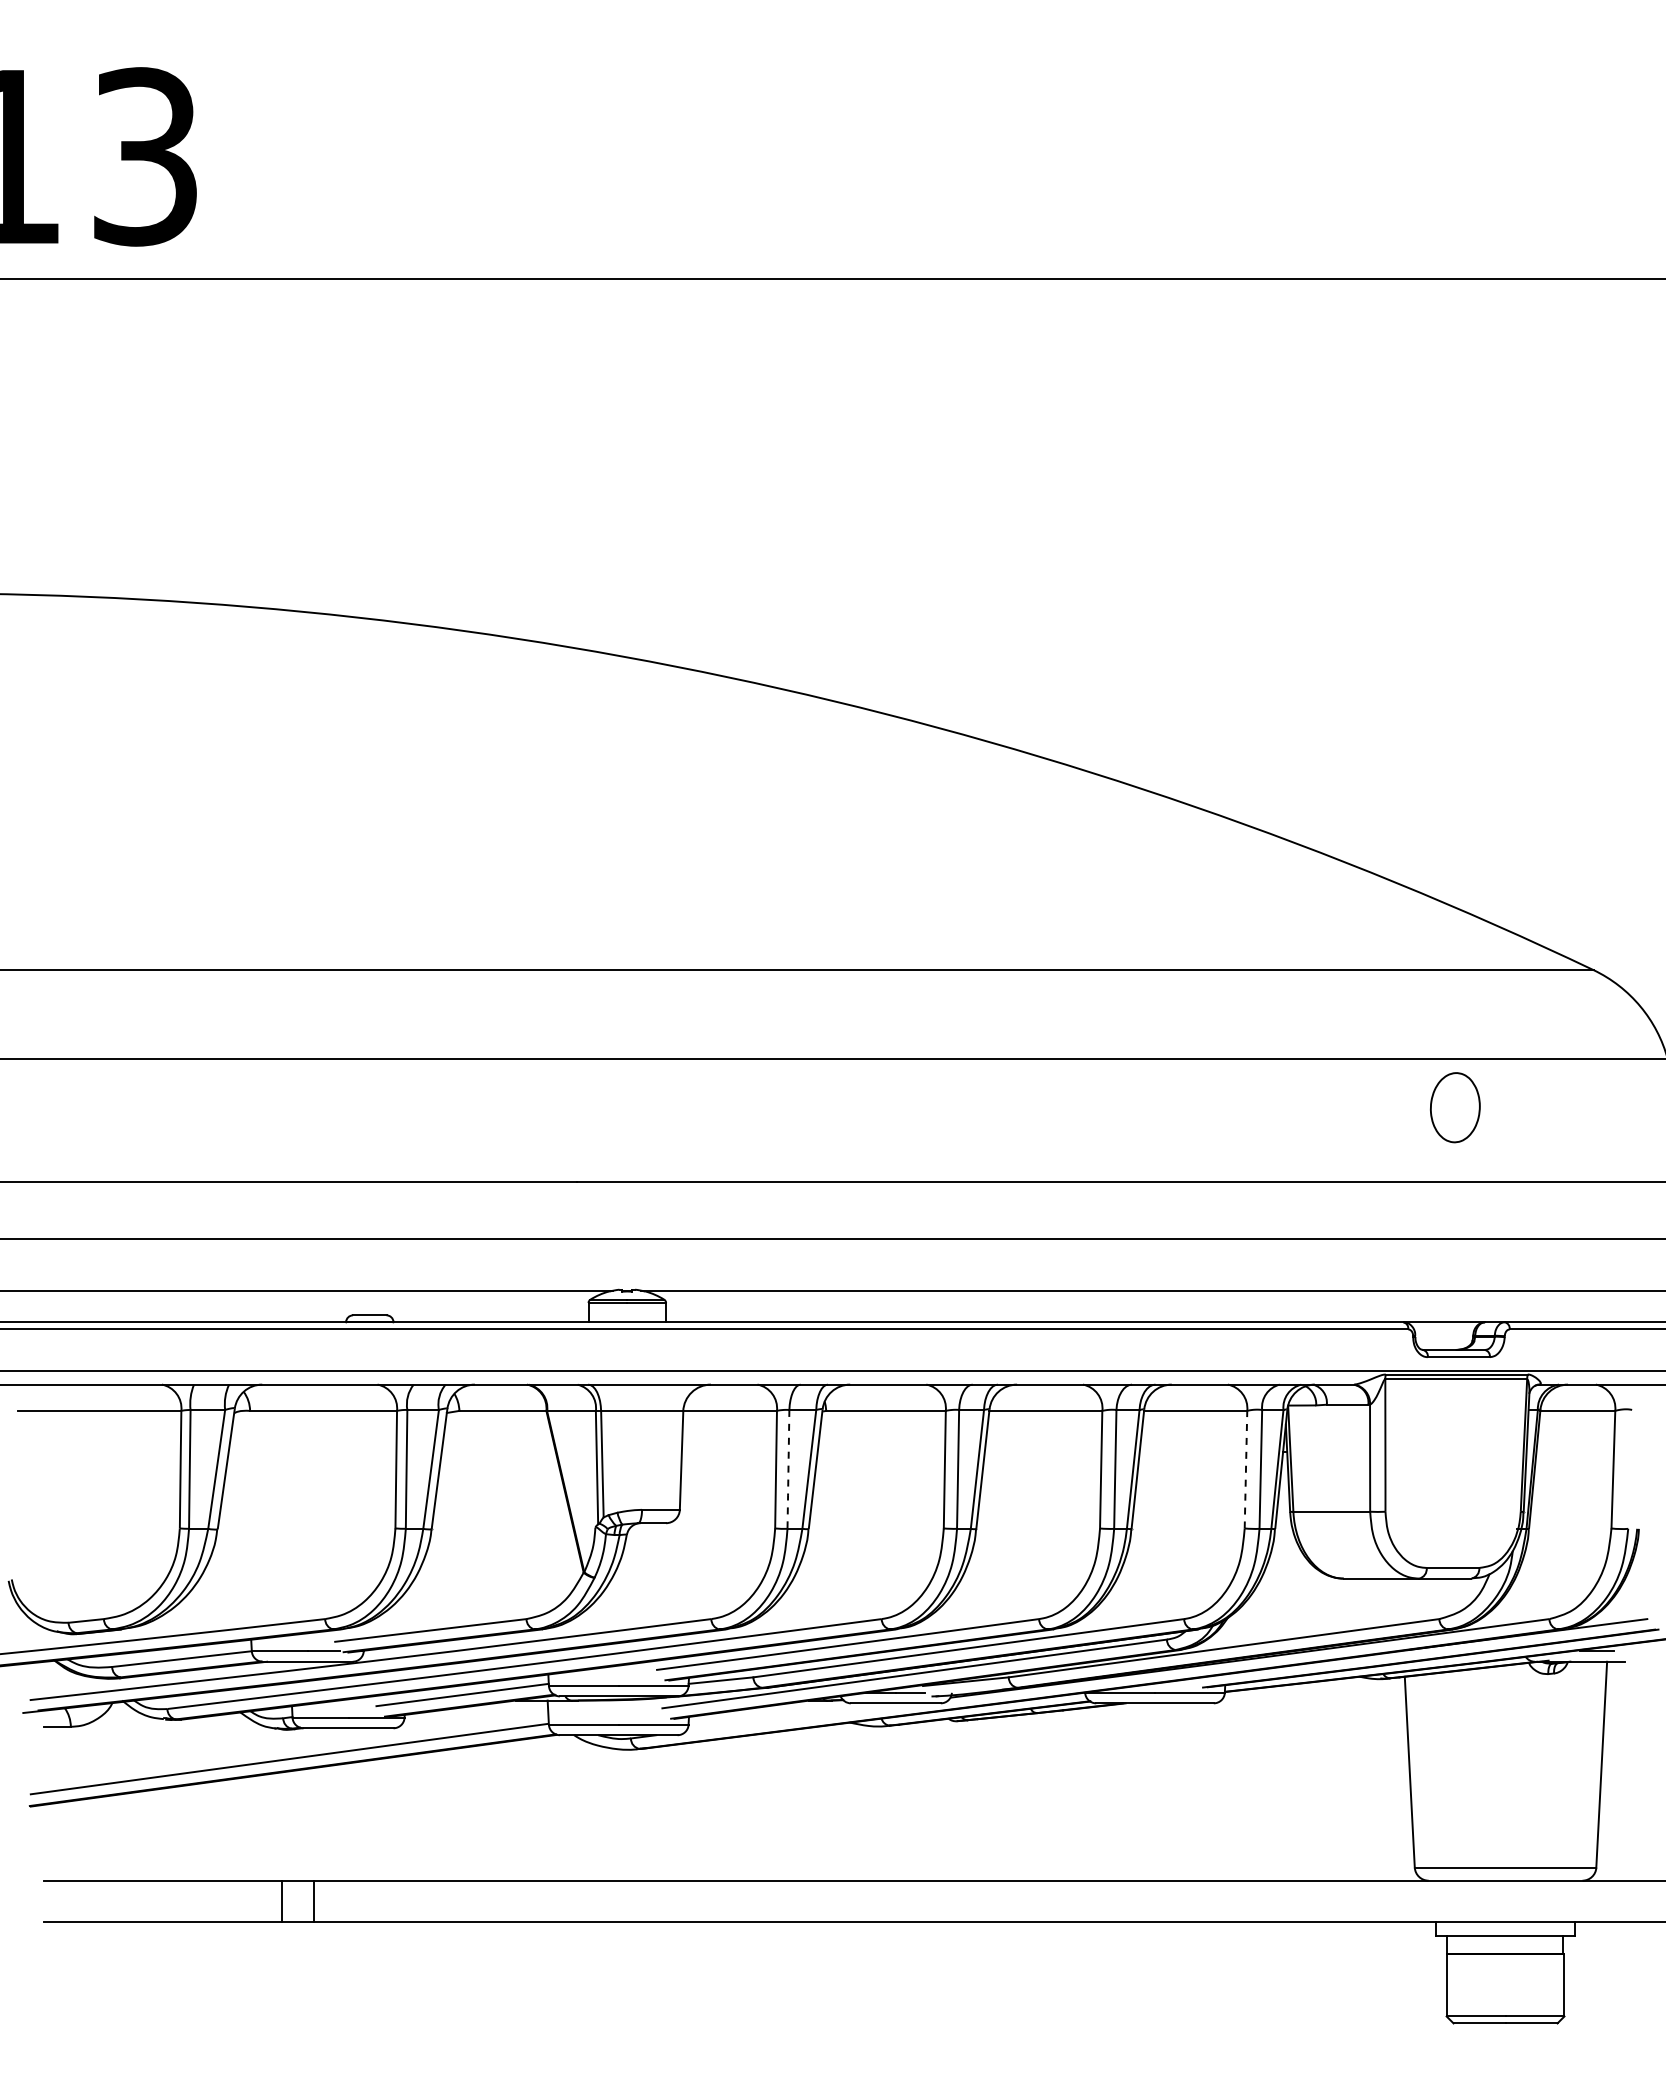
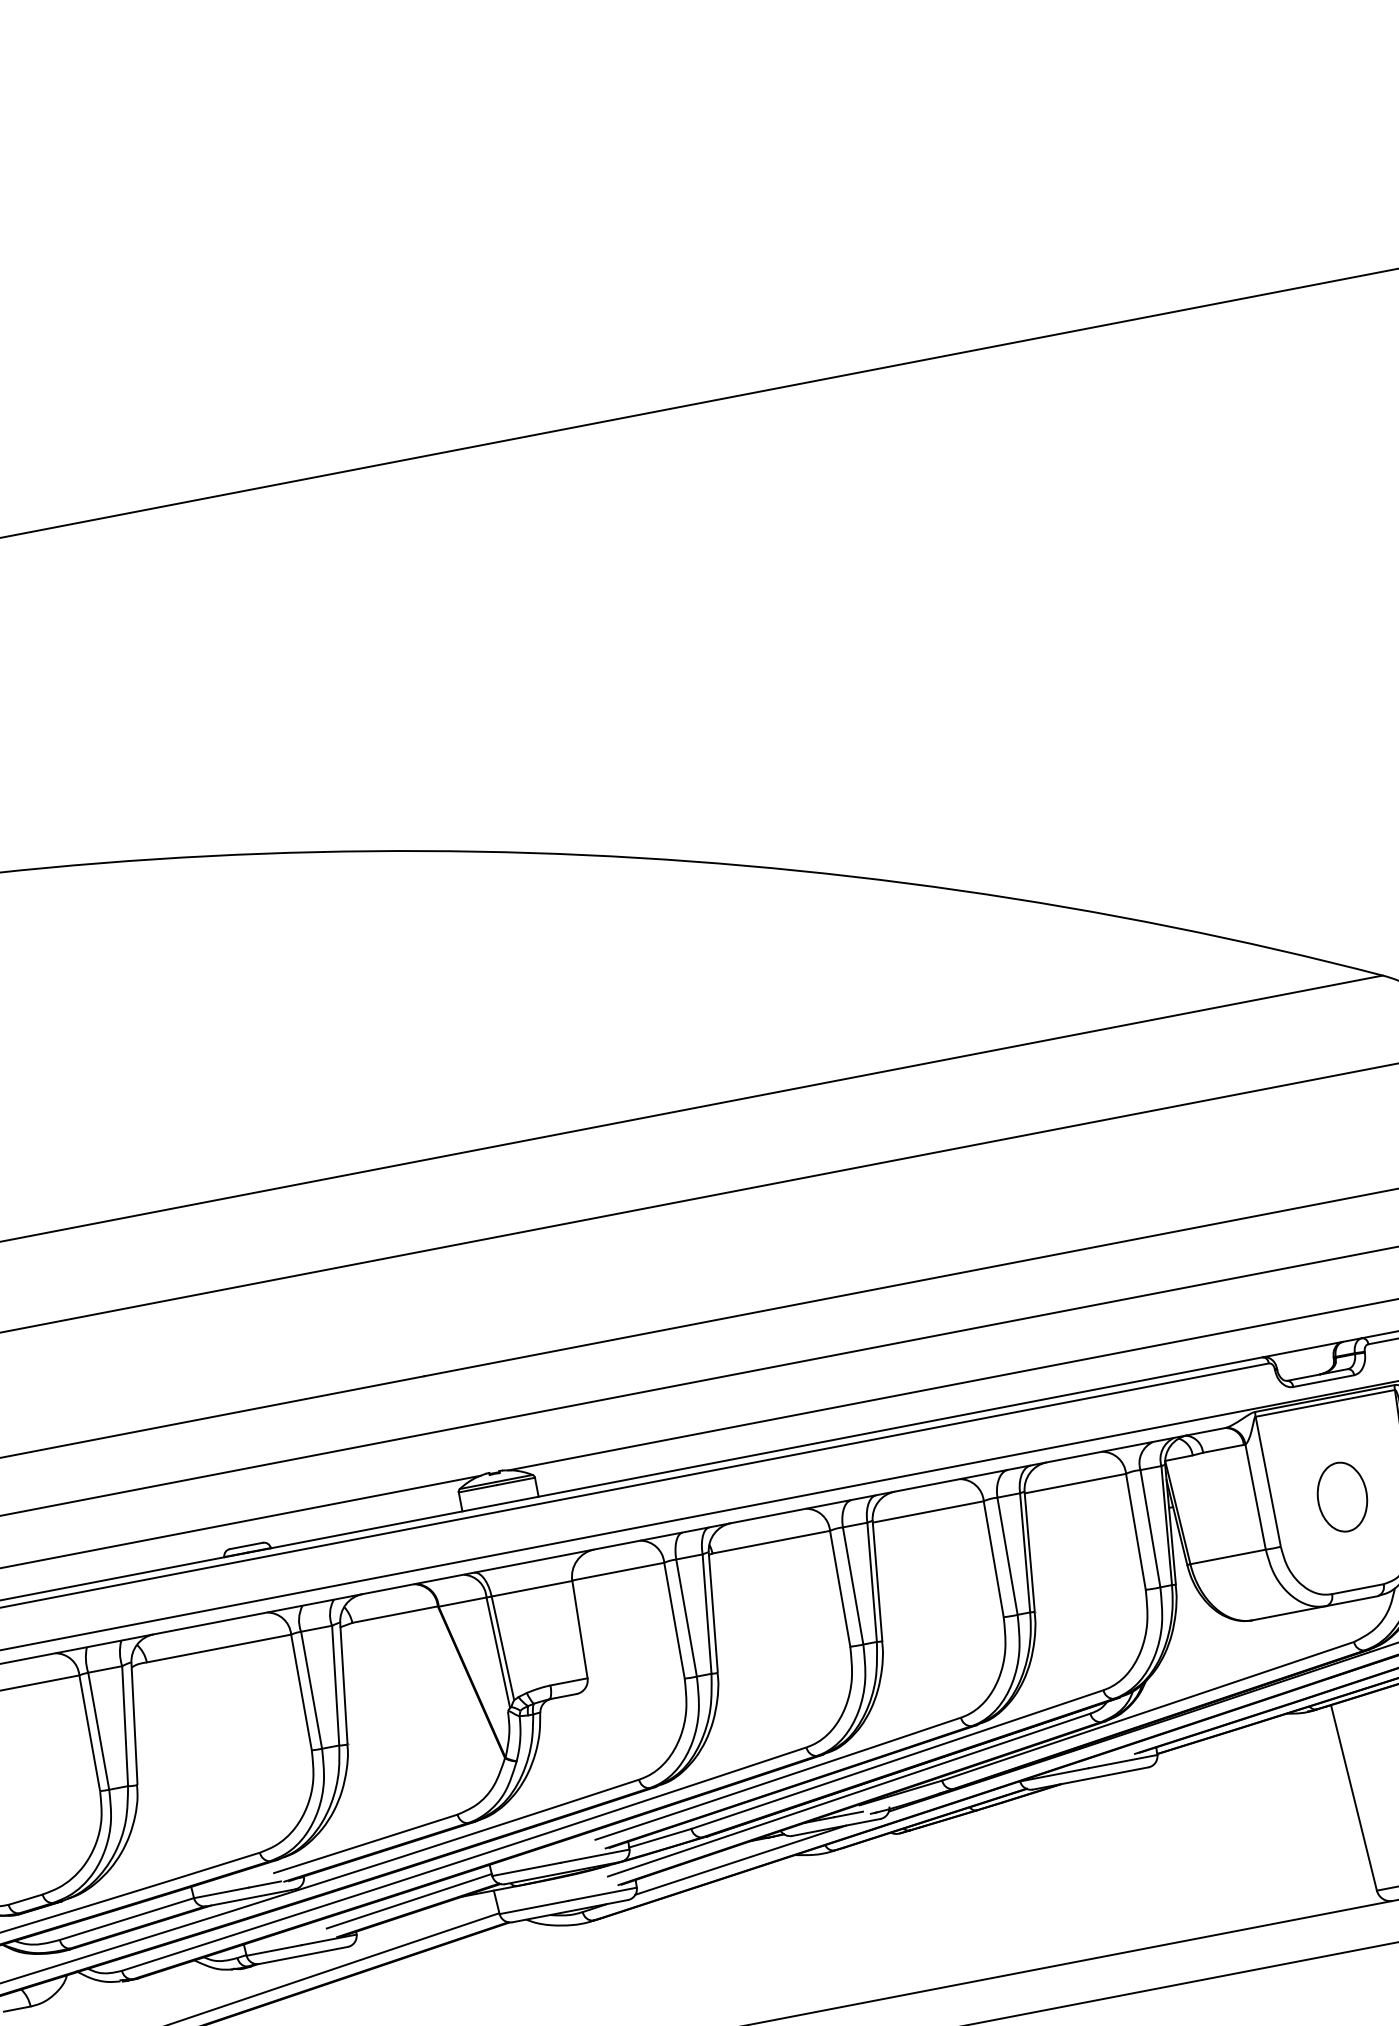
part: (1455, 1107) -> (1342, 1496), moved
line: (1245, 1469) -> (1135, 1531), dashed -> solid
line: (788, 1470) -> (686, 1619), dashed -> solid
line: (795, 1717) -> (740, 1860), added

